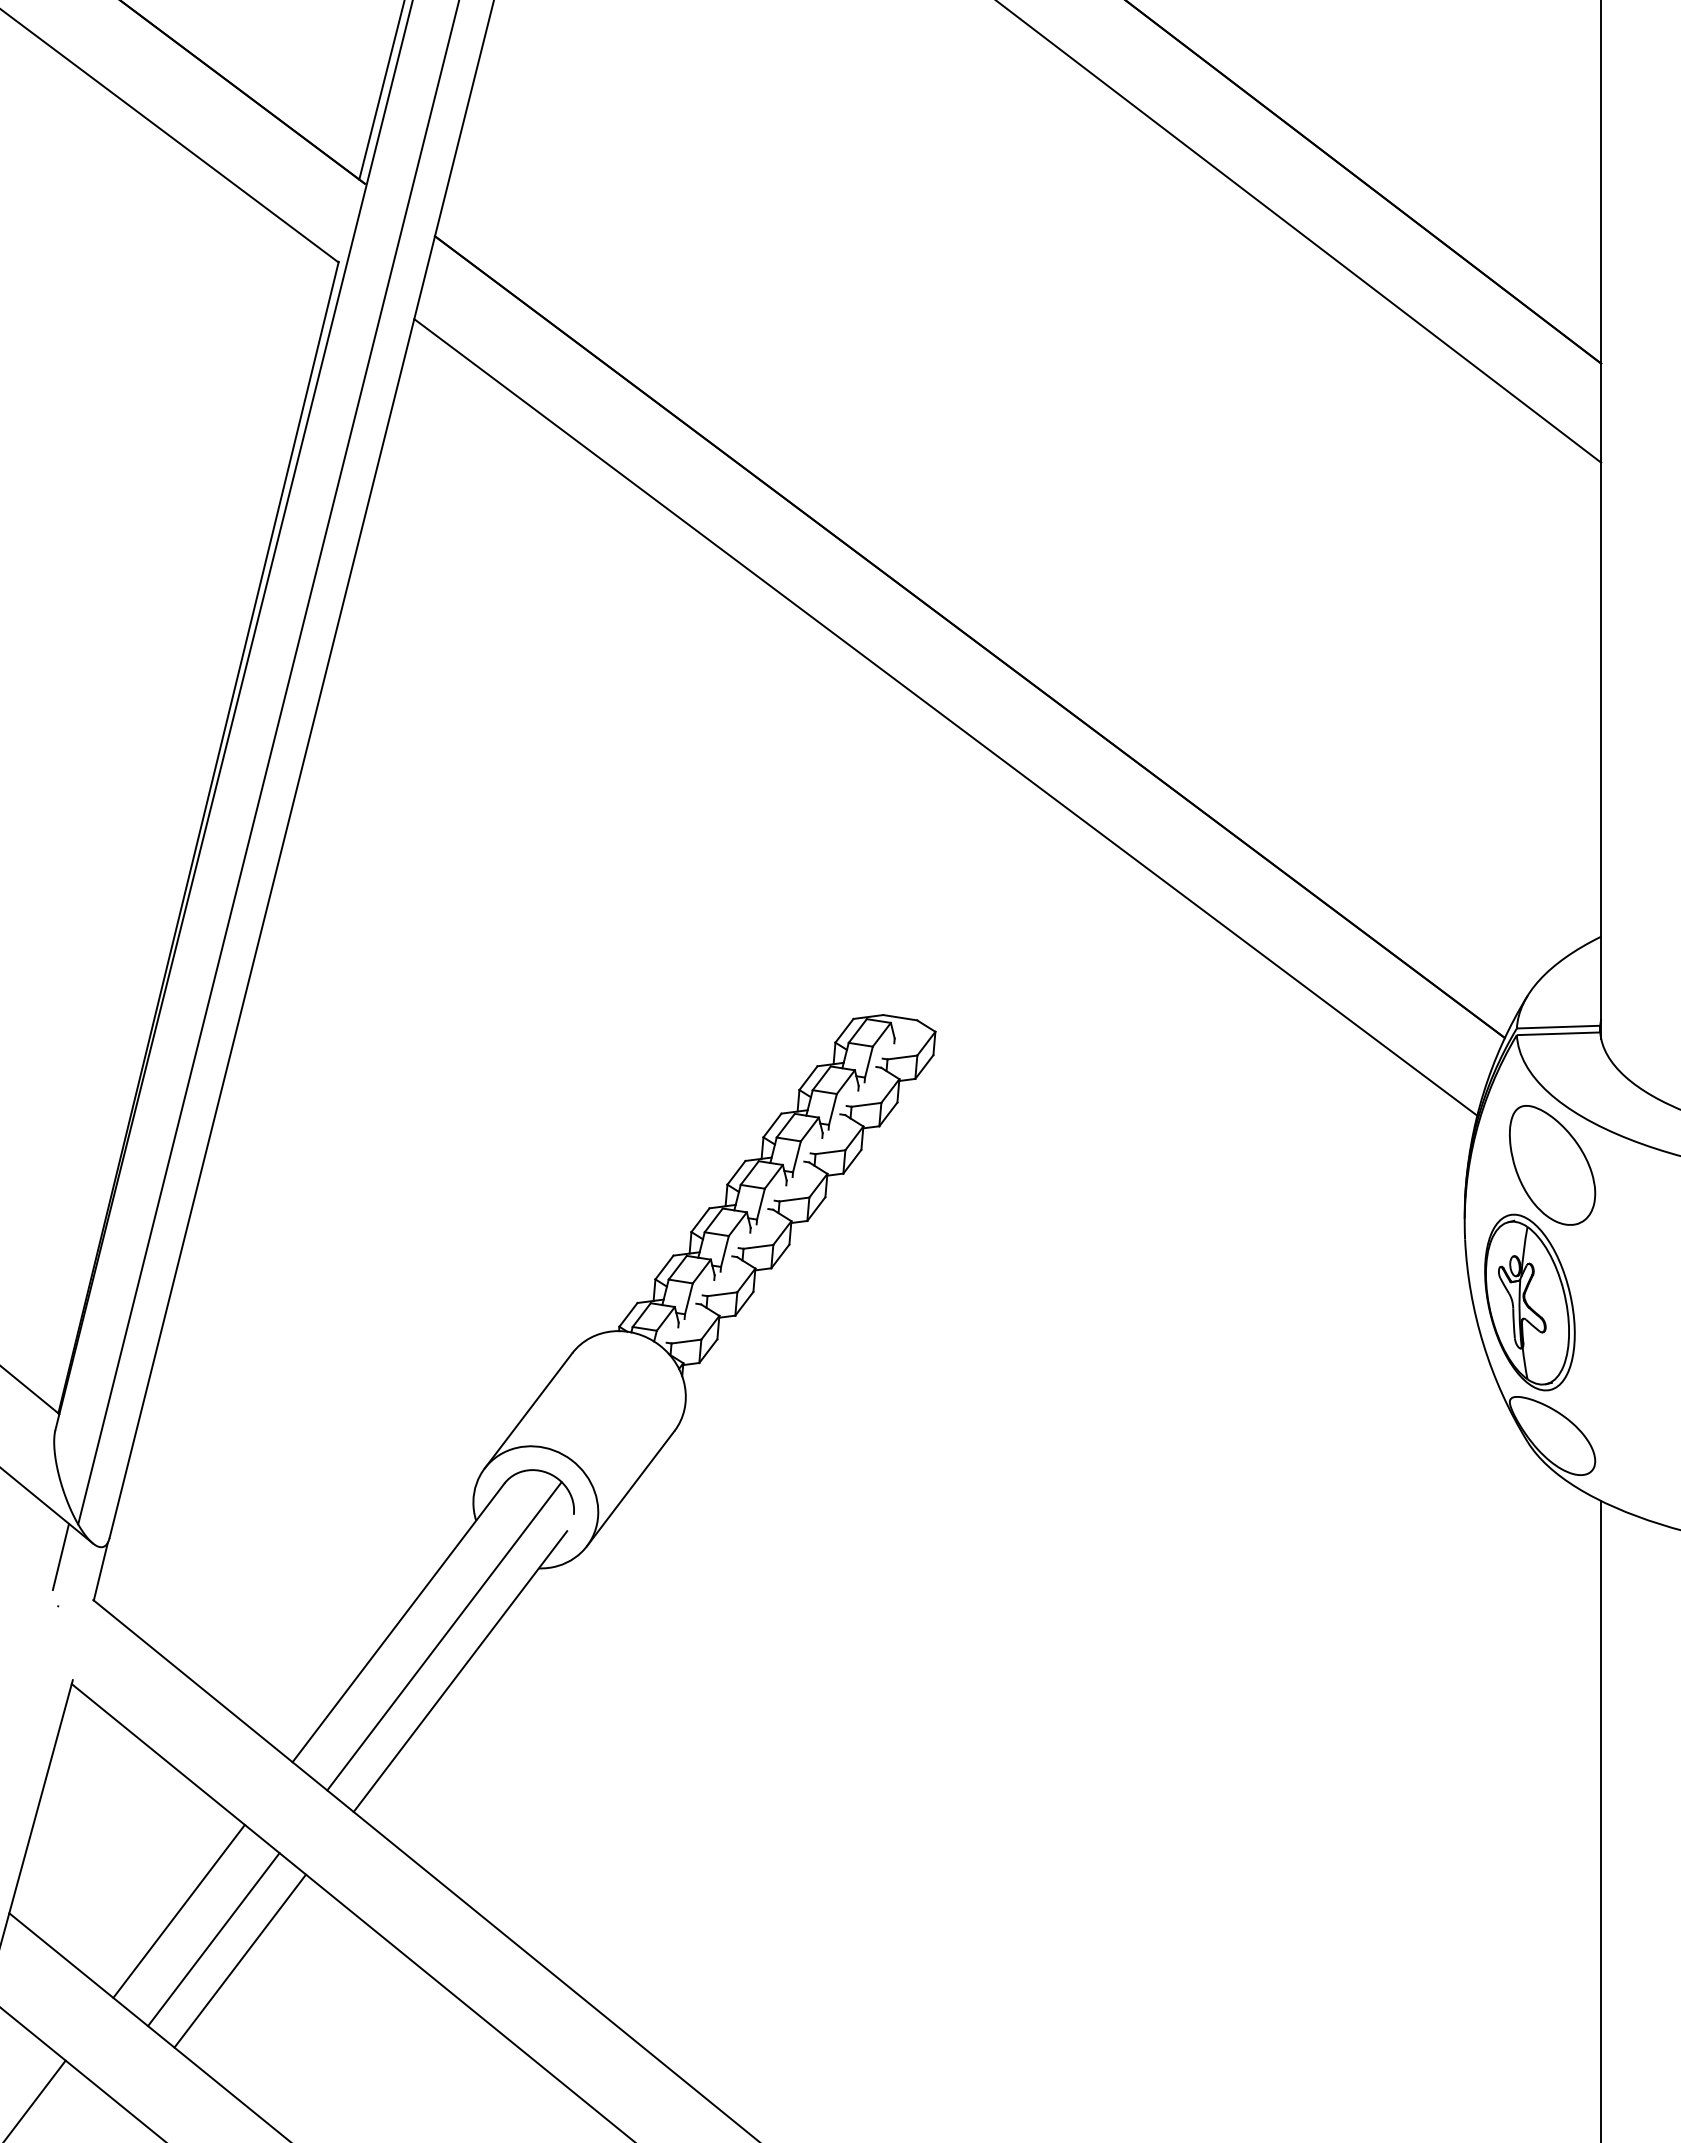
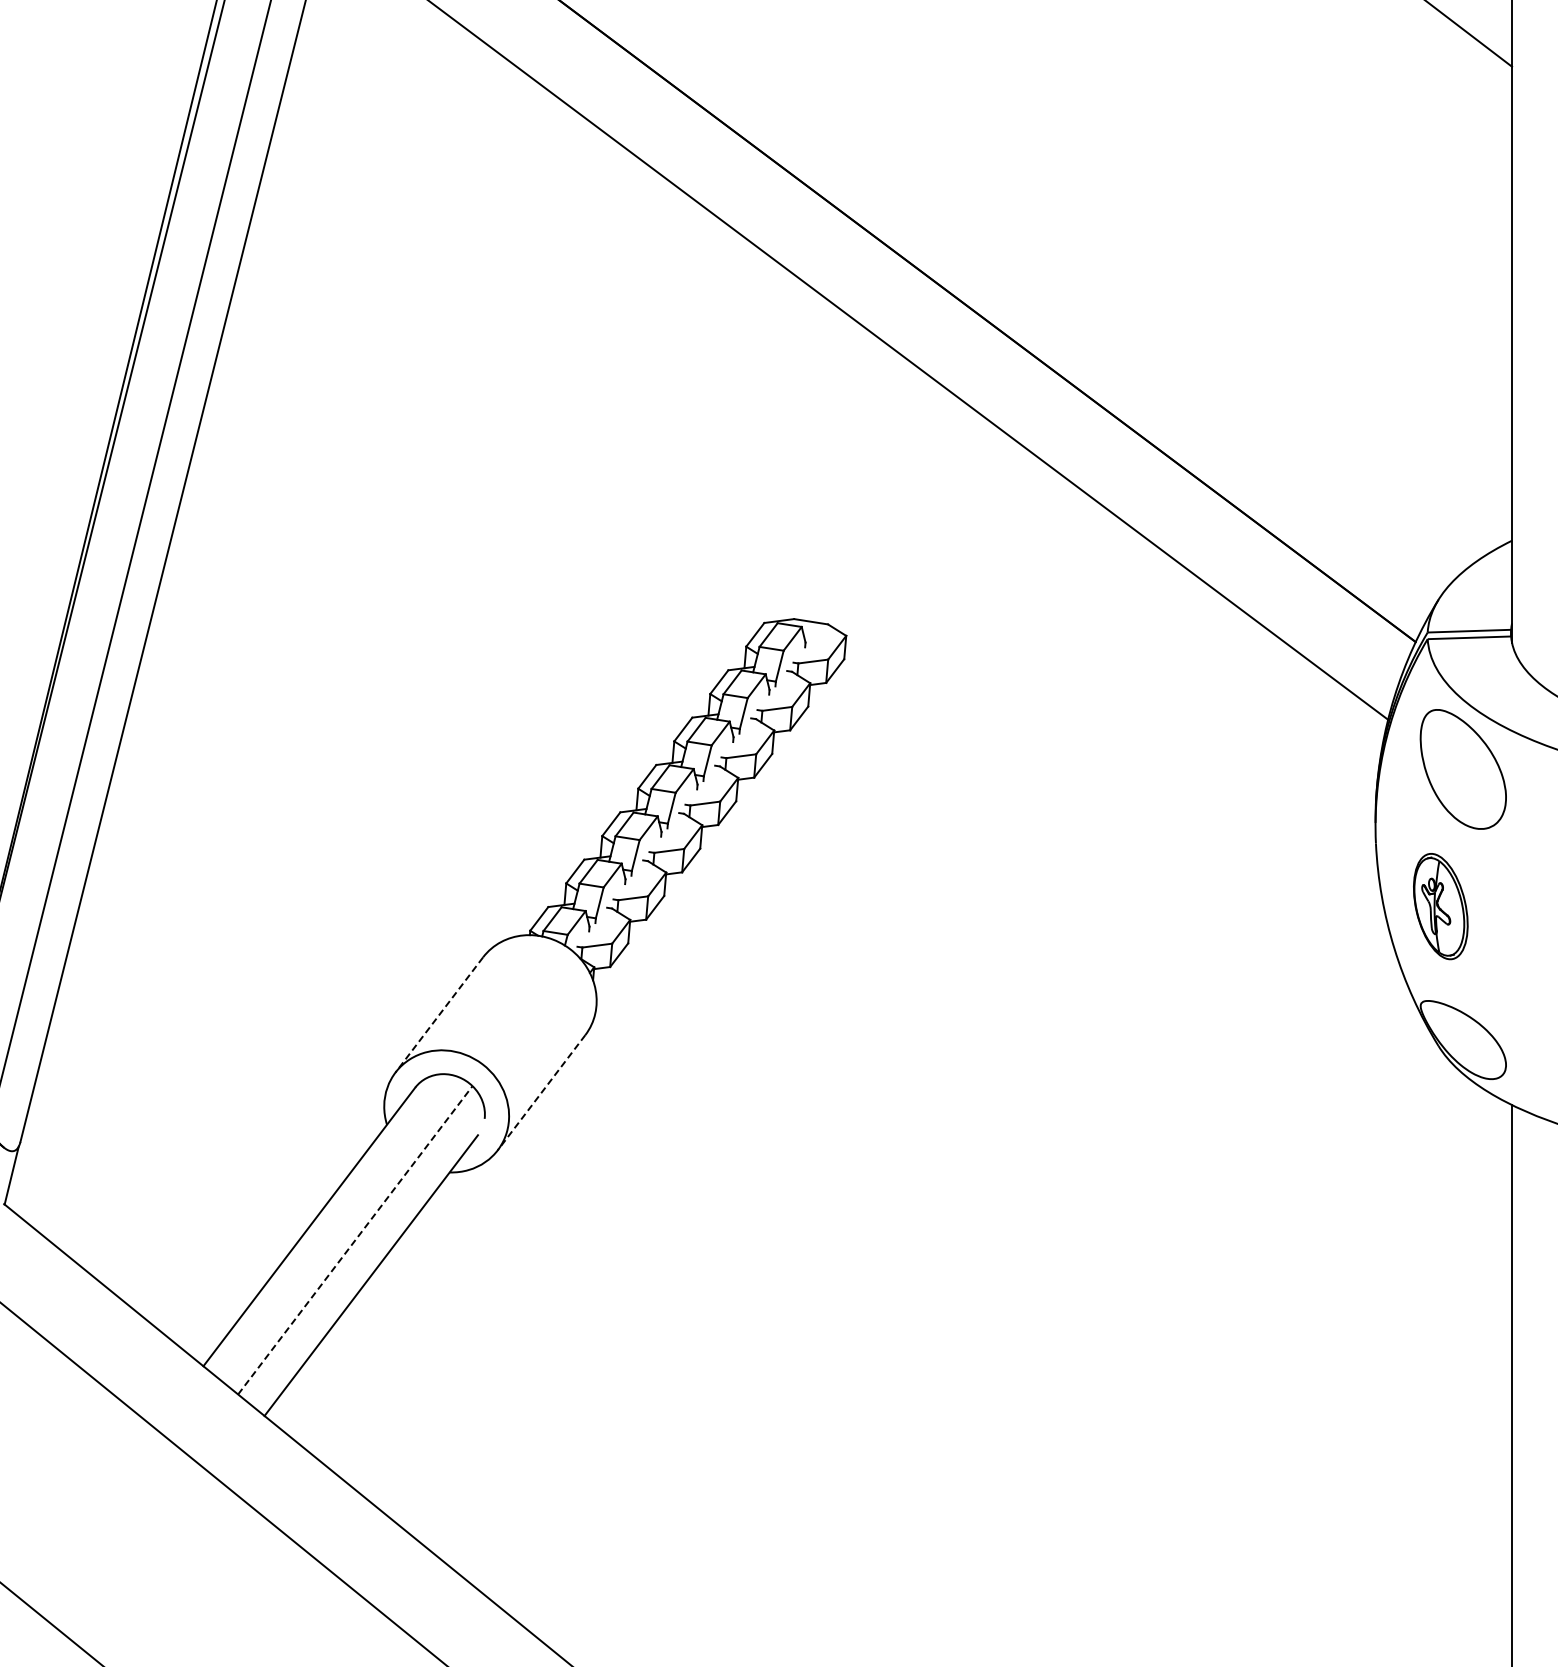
part: (1529, 1302) -> (1440, 906), size x0.6
line: (528, 1411) -> (439, 1015), solid -> dashed
line: (630, 1489) -> (541, 1093), solid -> dashed
line: (444, 1636) -> (355, 1240), solid -> dashed
line: (178, 1910) -> (89, 1514), removed
line: (213, 1939) -> (124, 1543), removed
line: (240, 1960) -> (151, 1564), removed

